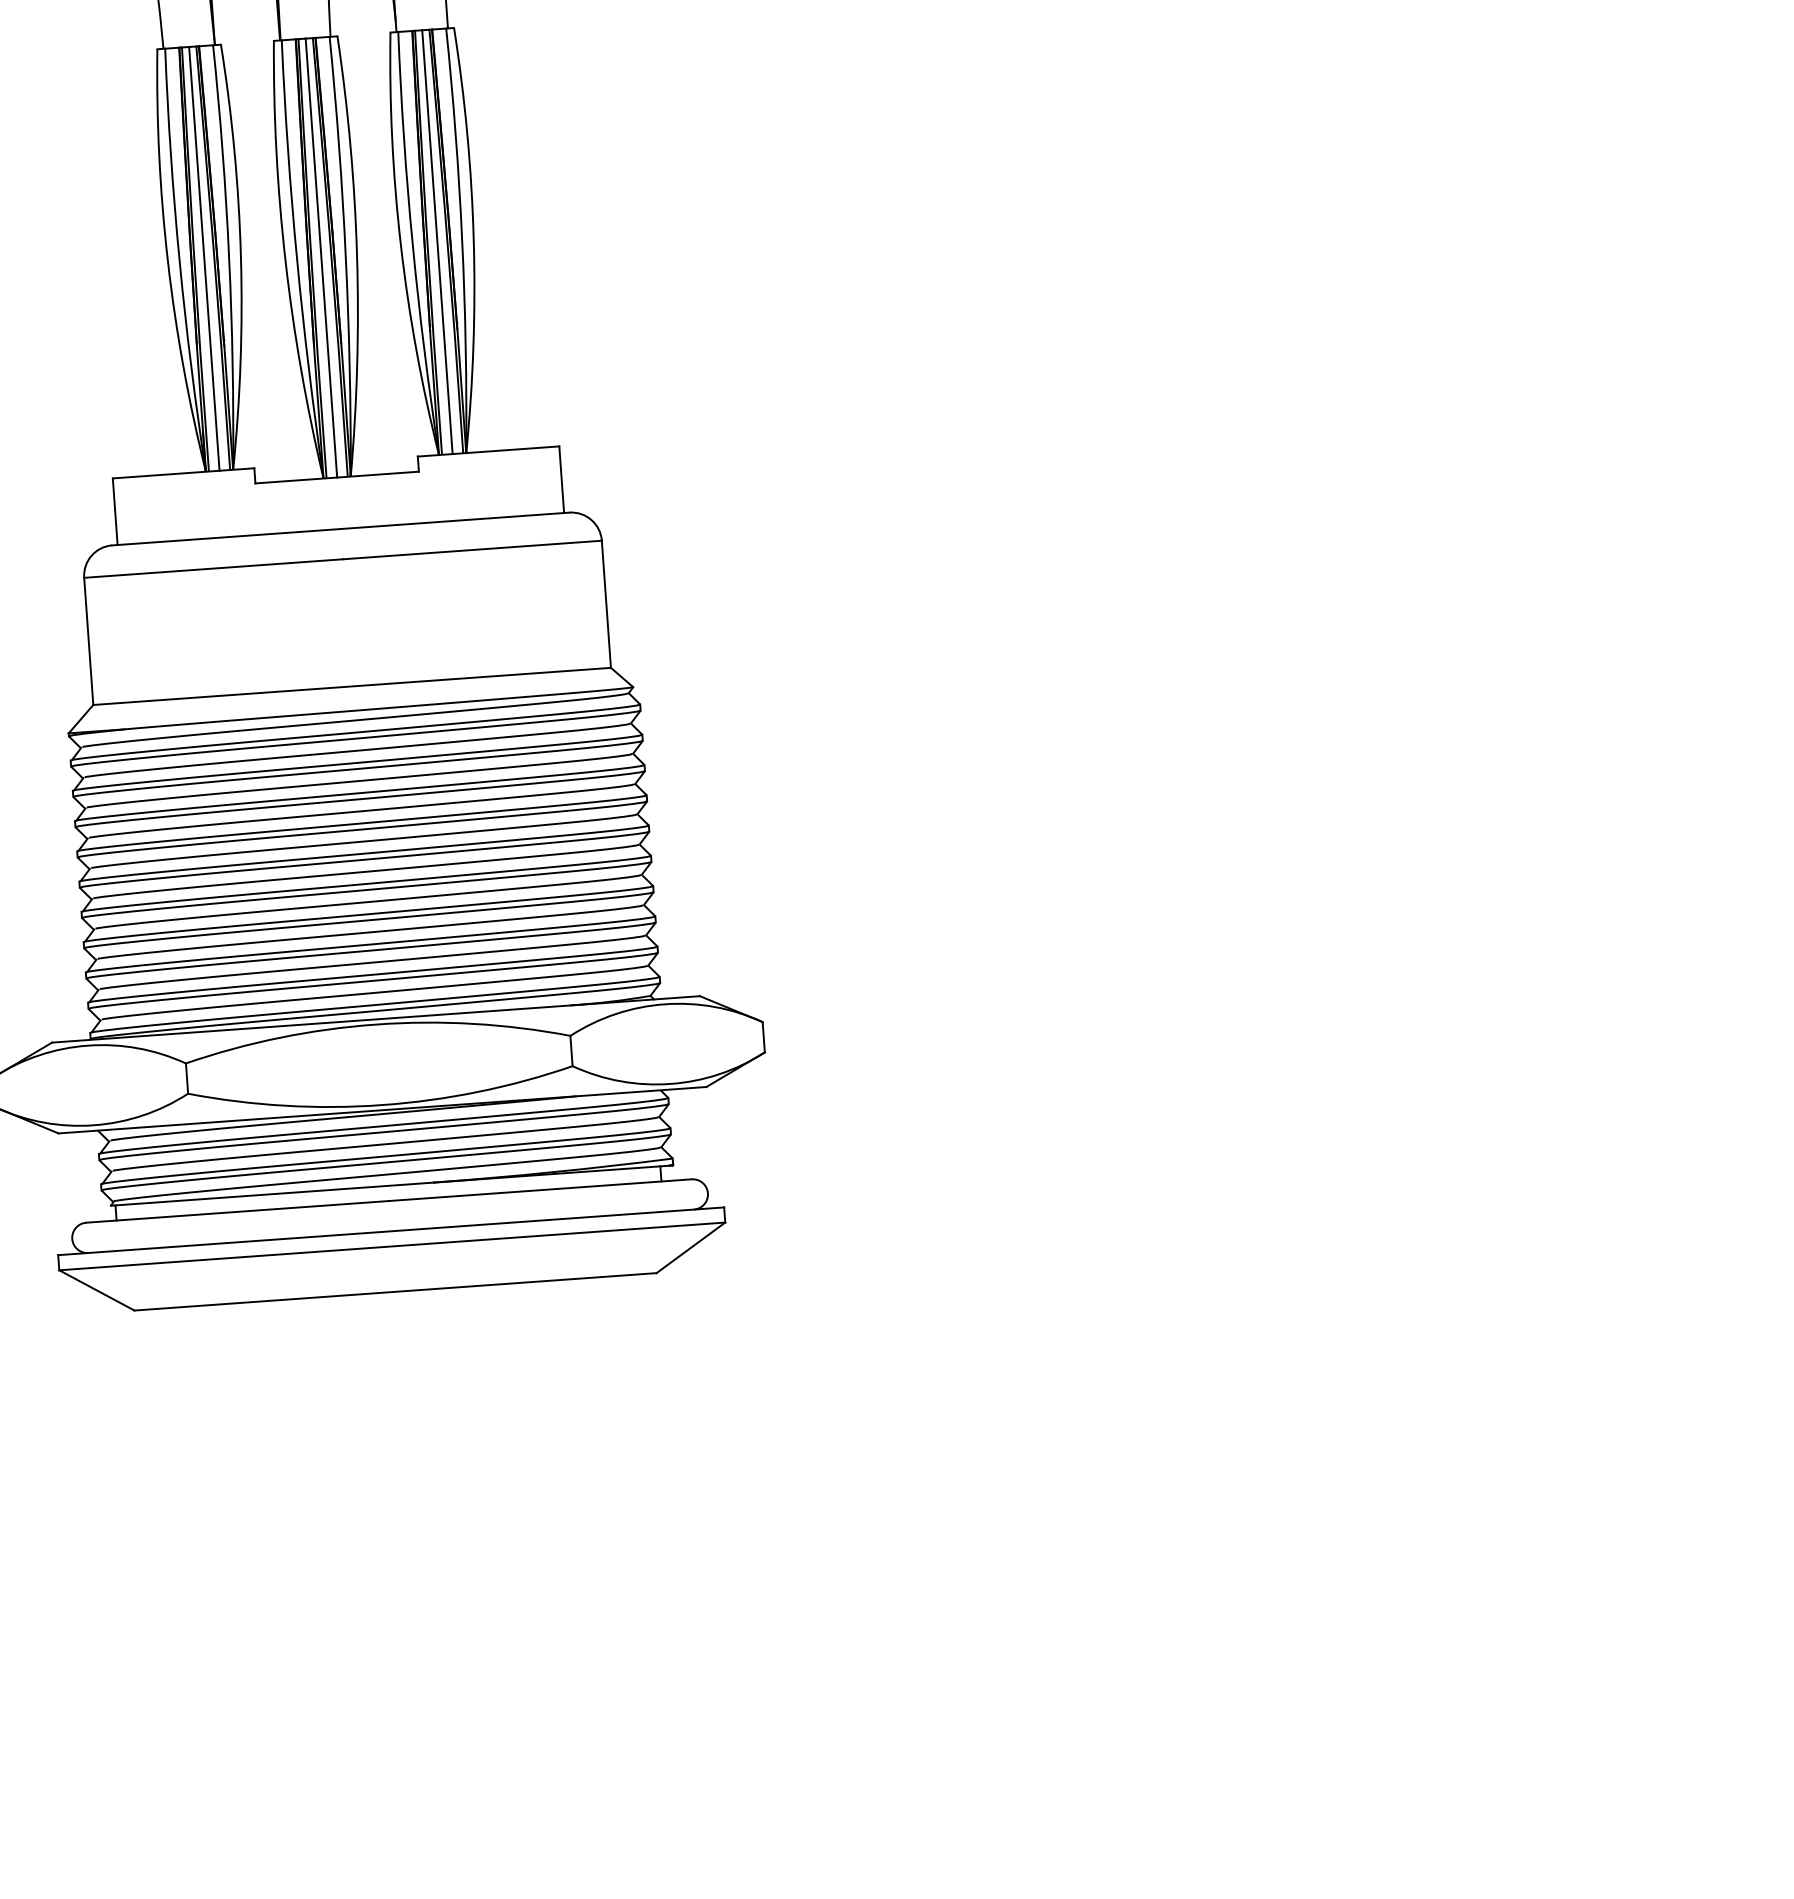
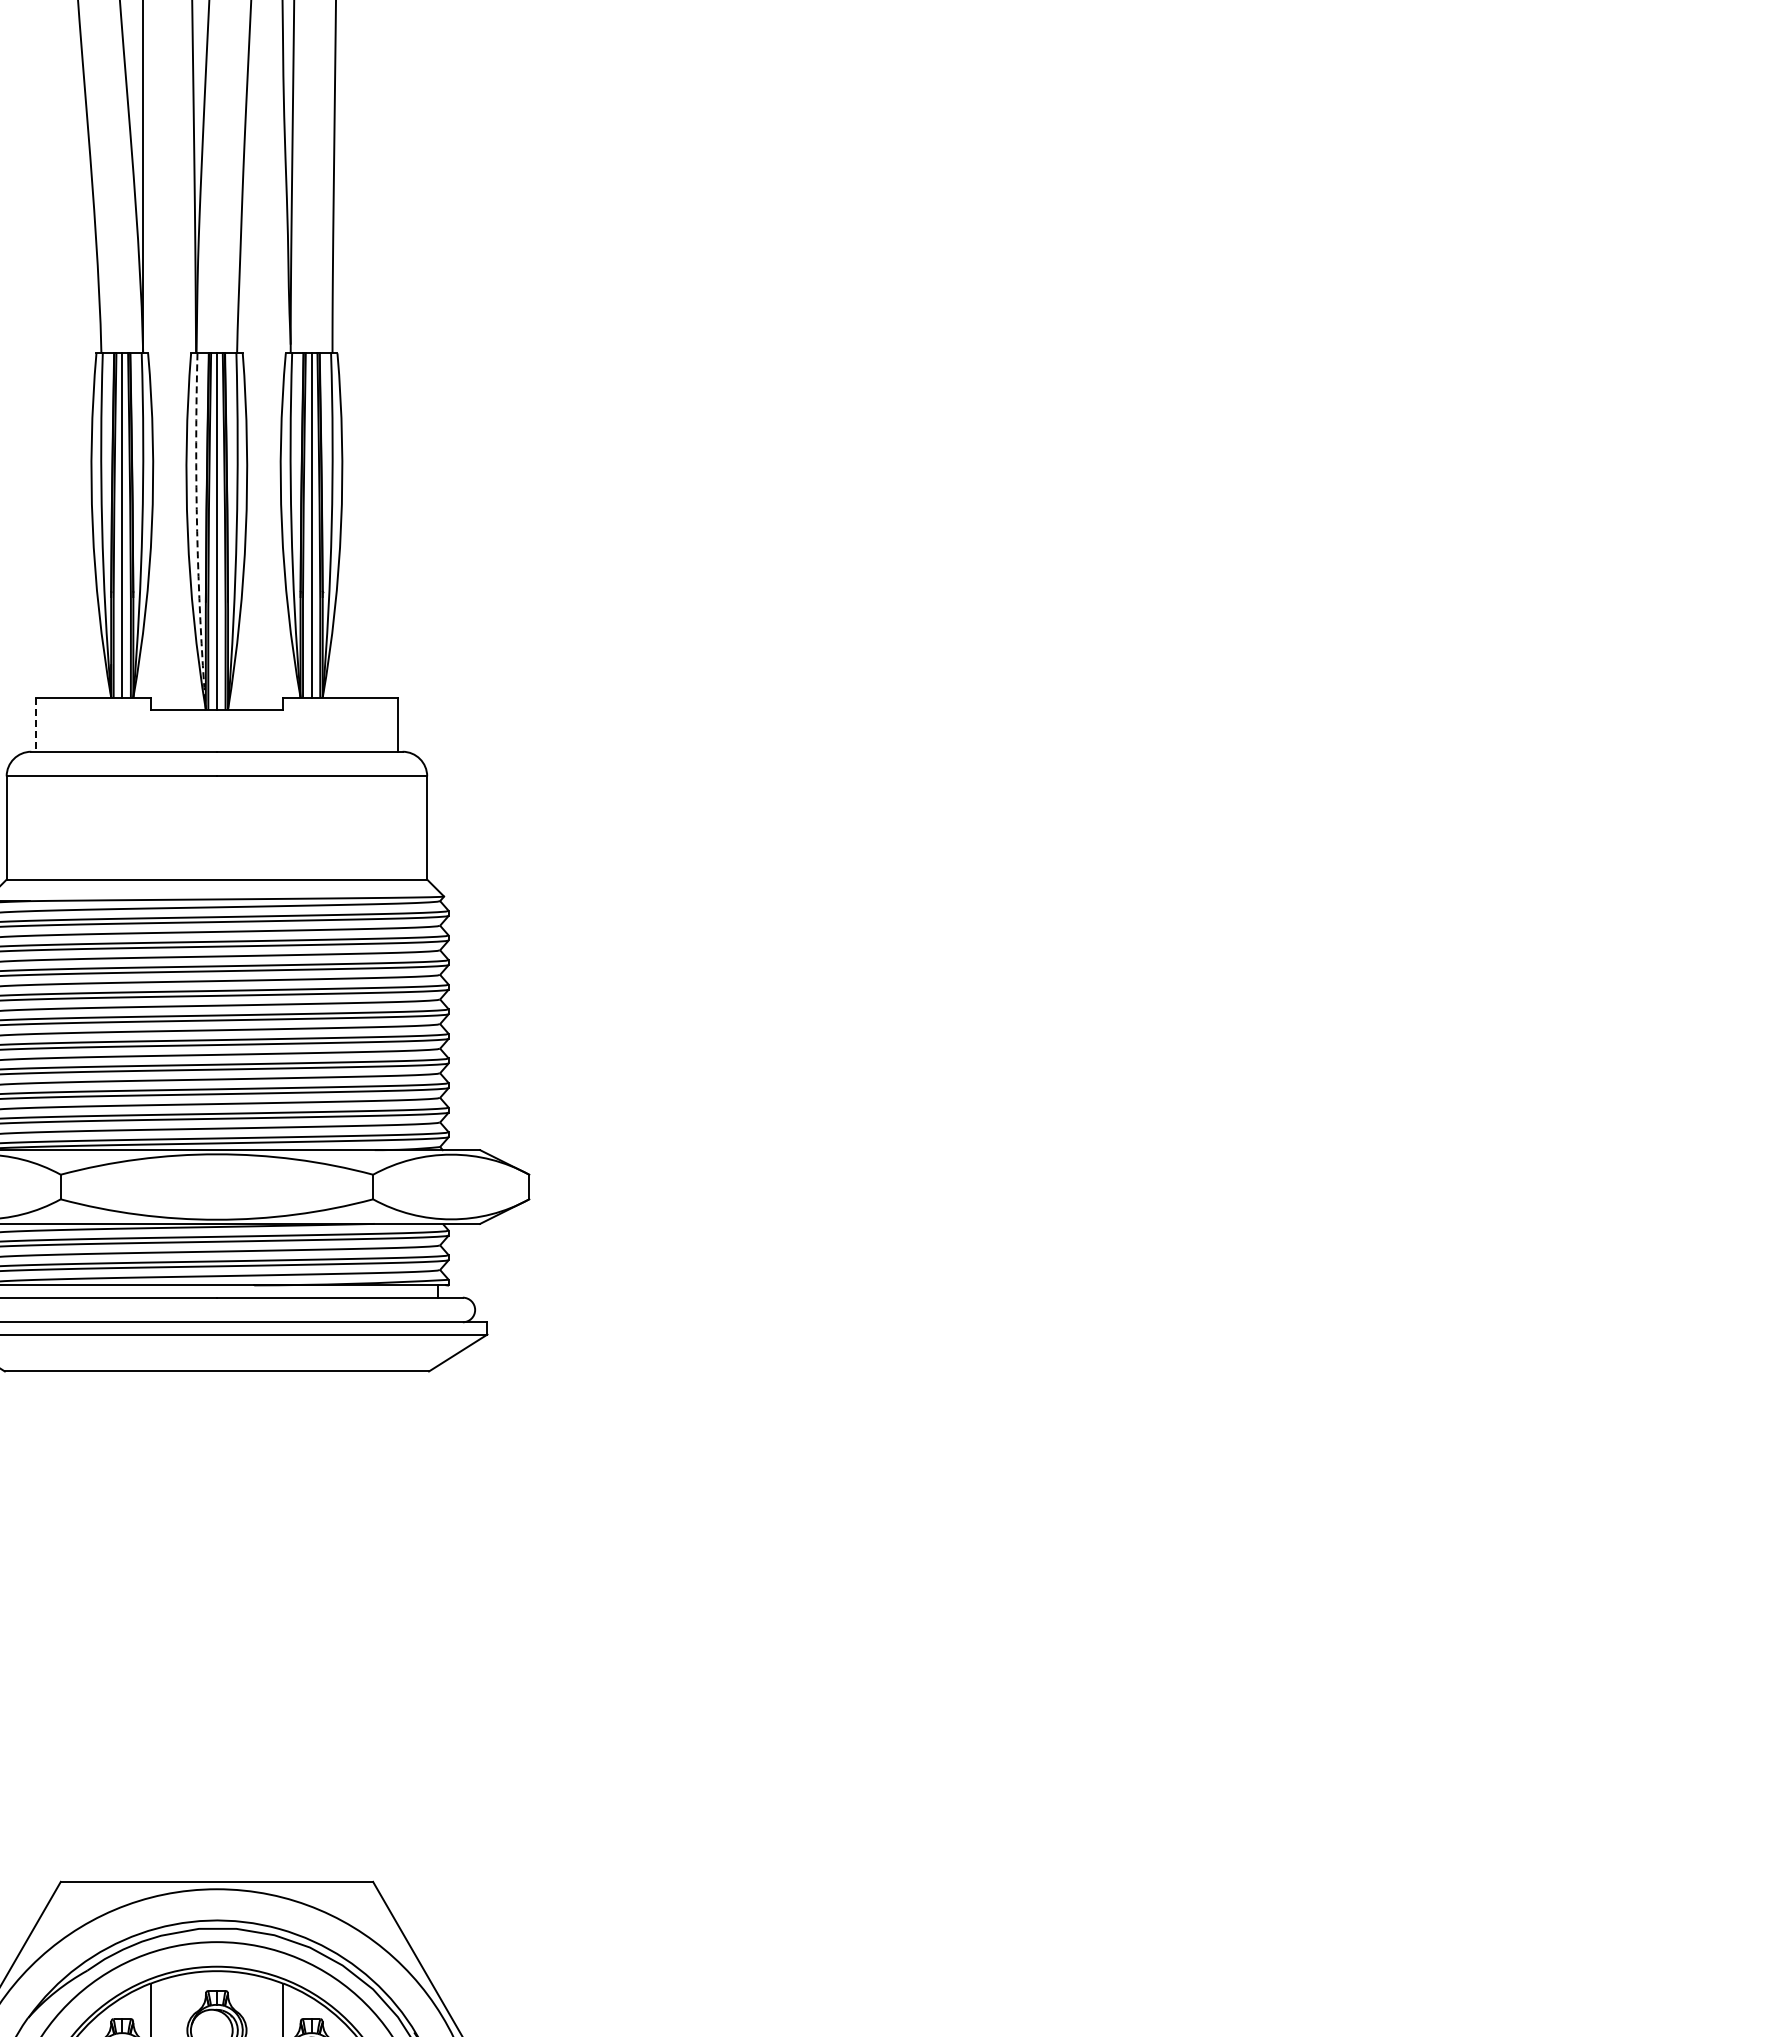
arc: (297, 259) -> (197, 531), solid -> dashed
line: (115, 512) -> (35, 725), solid -> dashed

